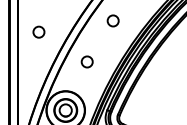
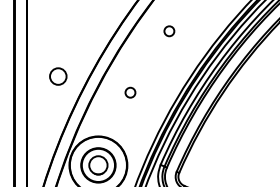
circle: (112, 20) -> (168, 30), size x0.6
circle: (38, 31) -> (57, 75), moved
circle: (86, 61) -> (129, 92), size x0.6

